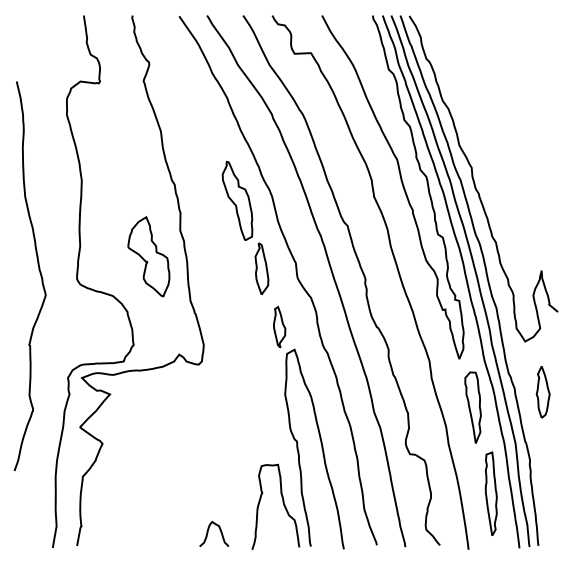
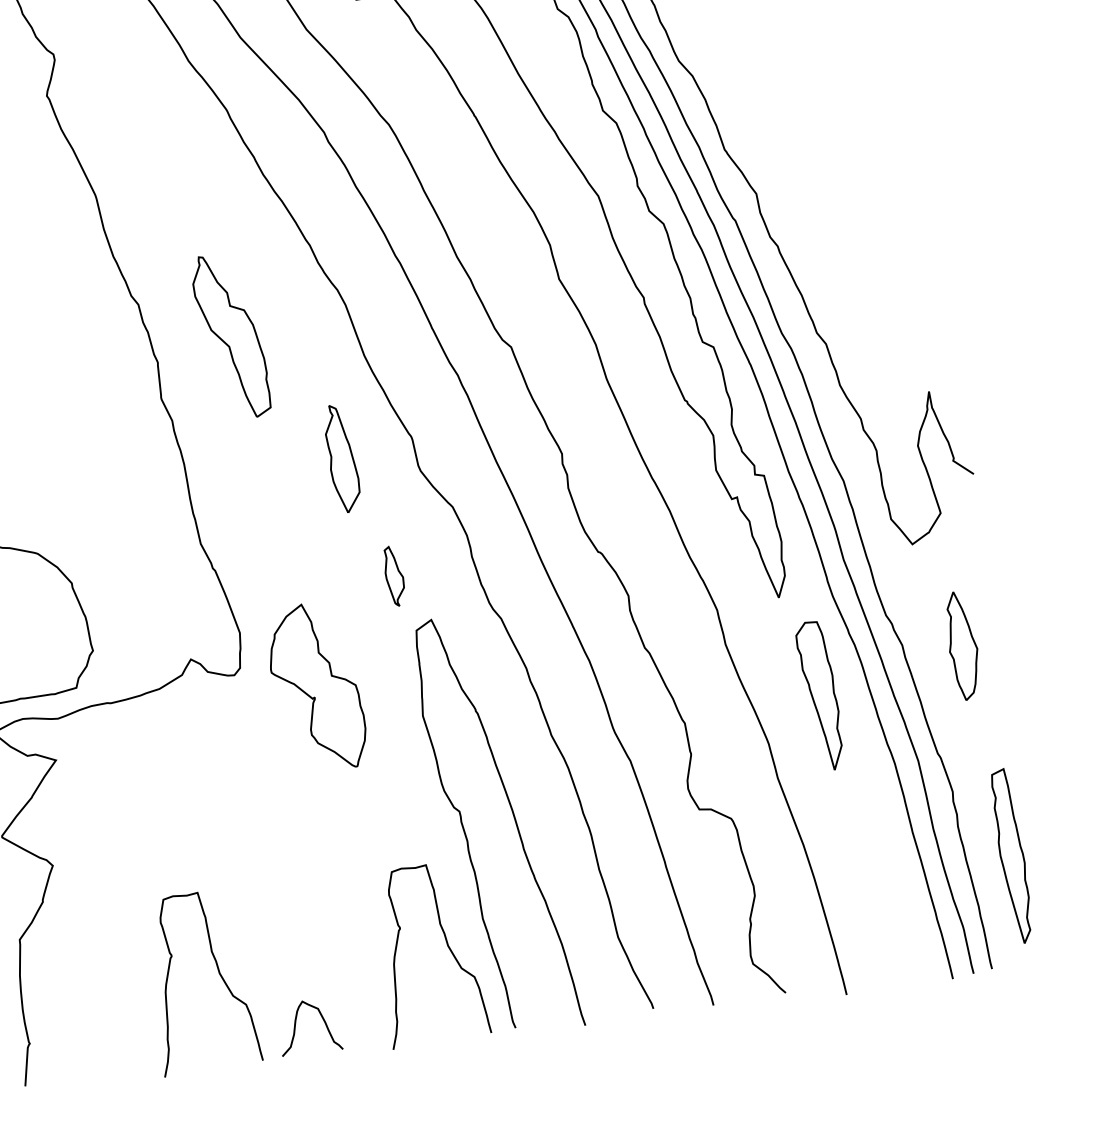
part: (237, 200) -> (230, 335), moved
part: (148, 256) -> (315, 686), moved
part: (279, 326) -> (393, 575), size x0.7
part: (490, 493) -> (1010, 855), moved
curve: (173, 503) -> (216, 972), added

